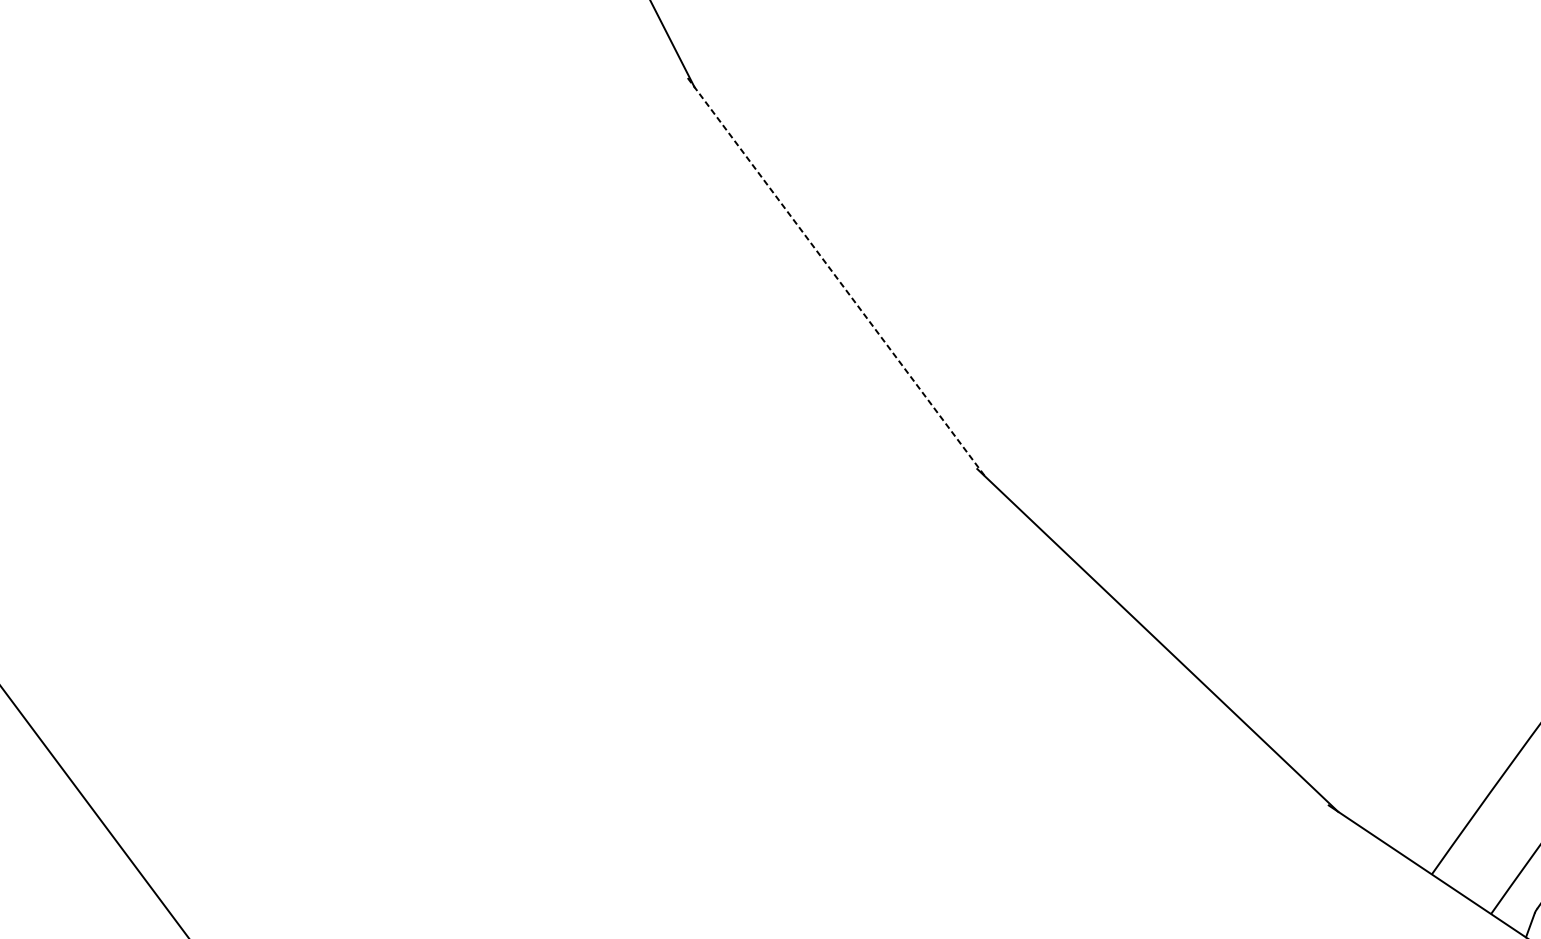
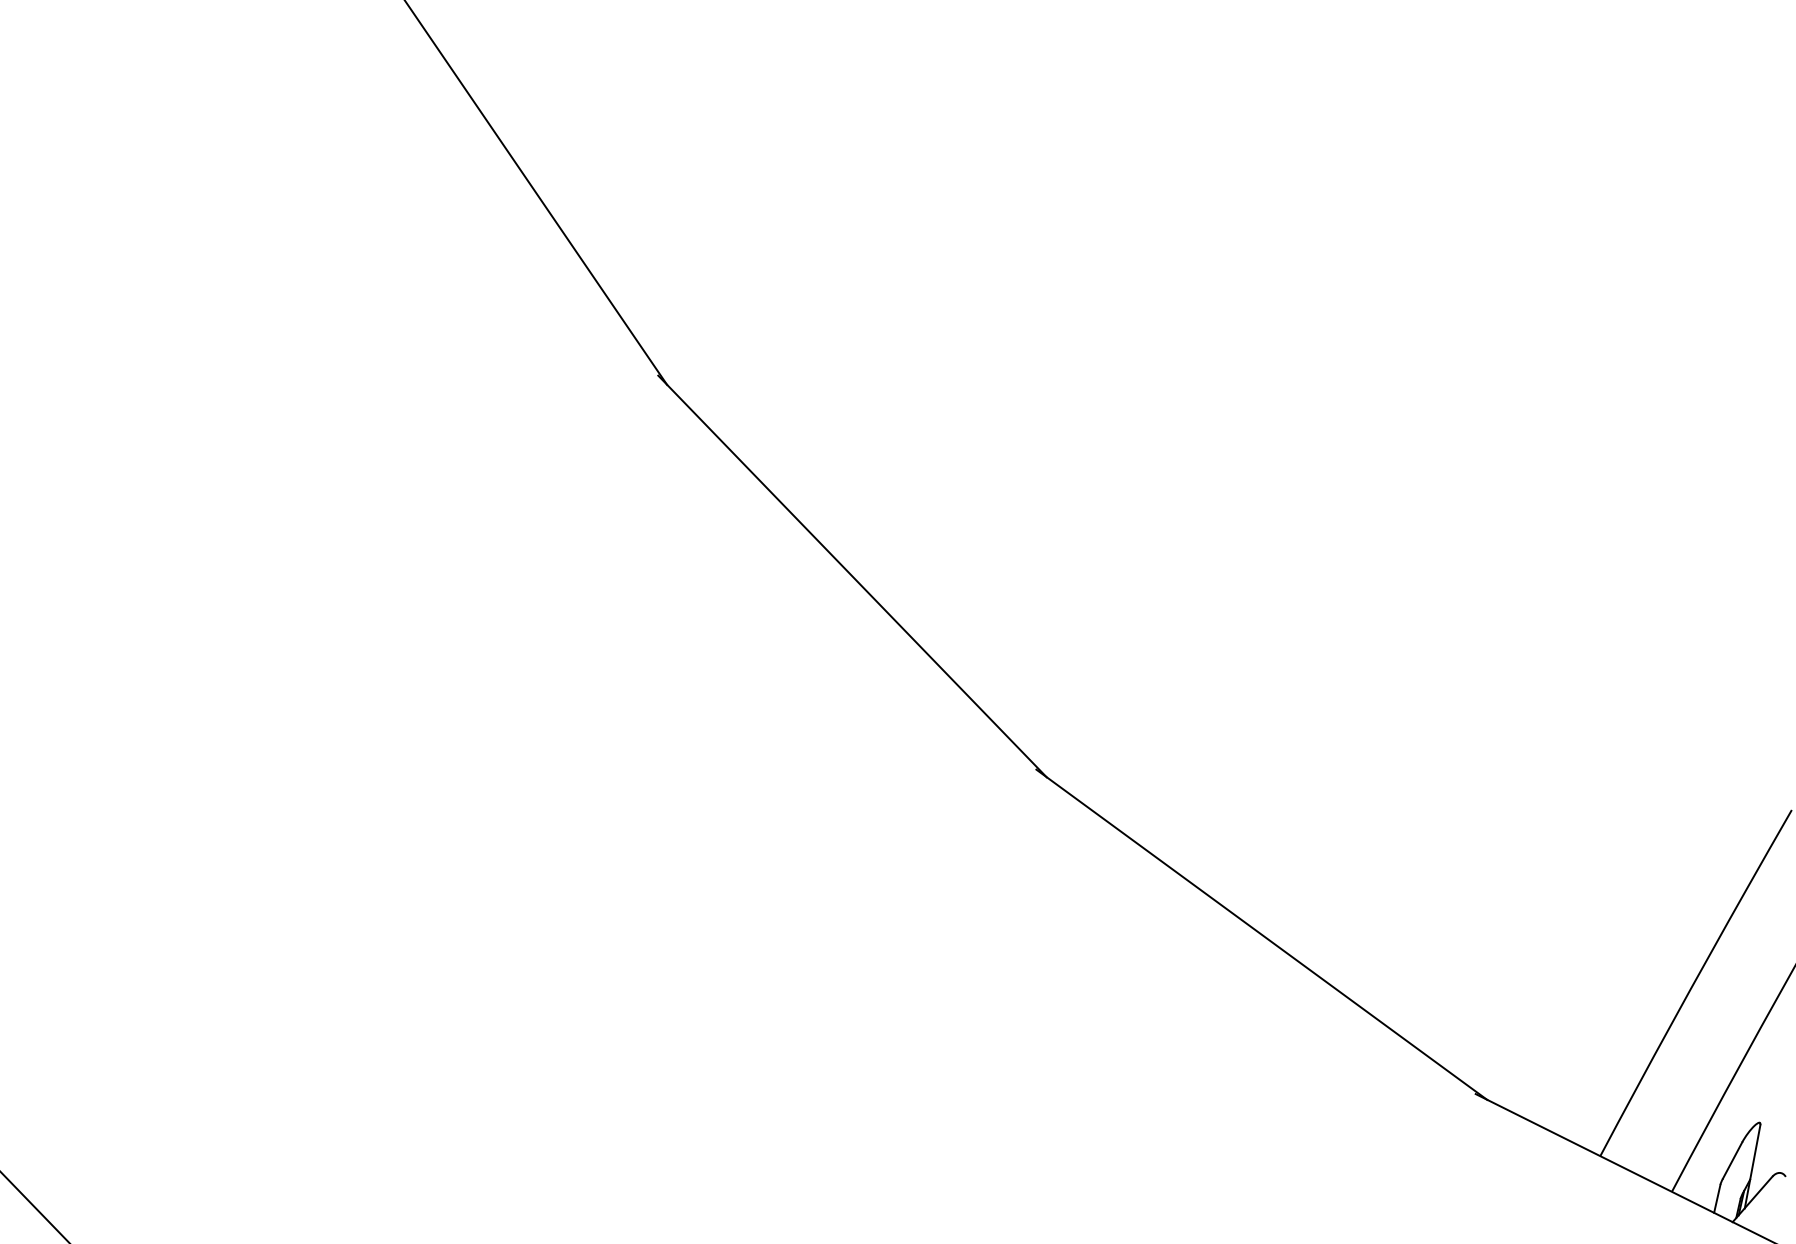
line: (836, 277) -> (852, 576), dashed -> solid

